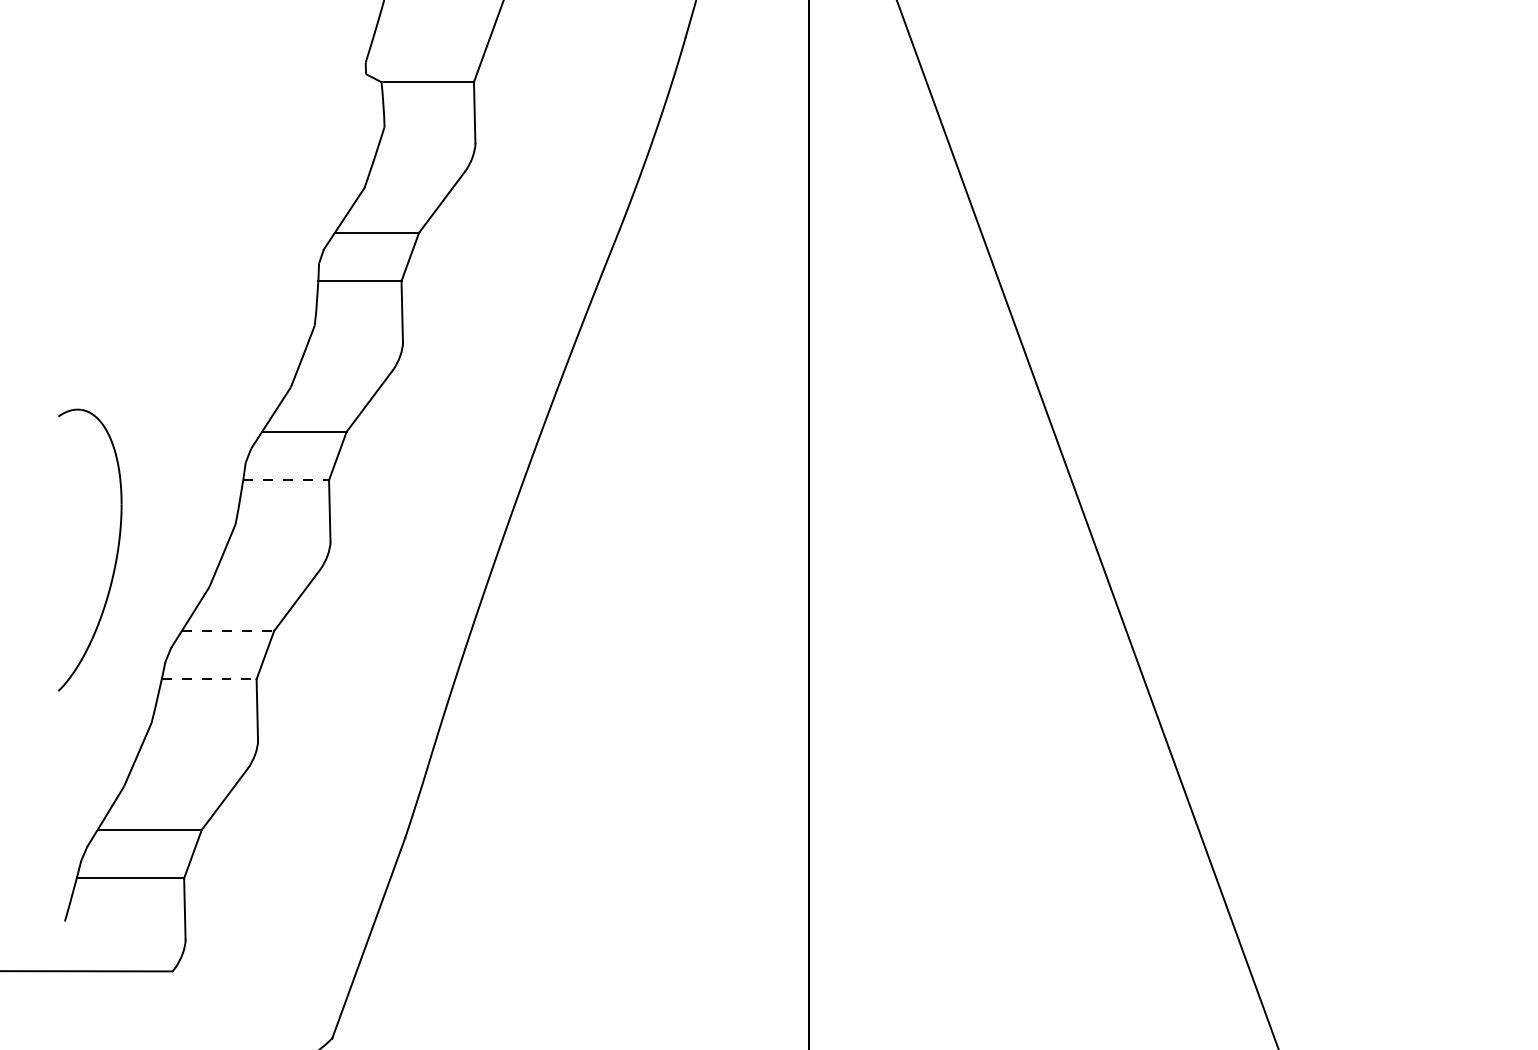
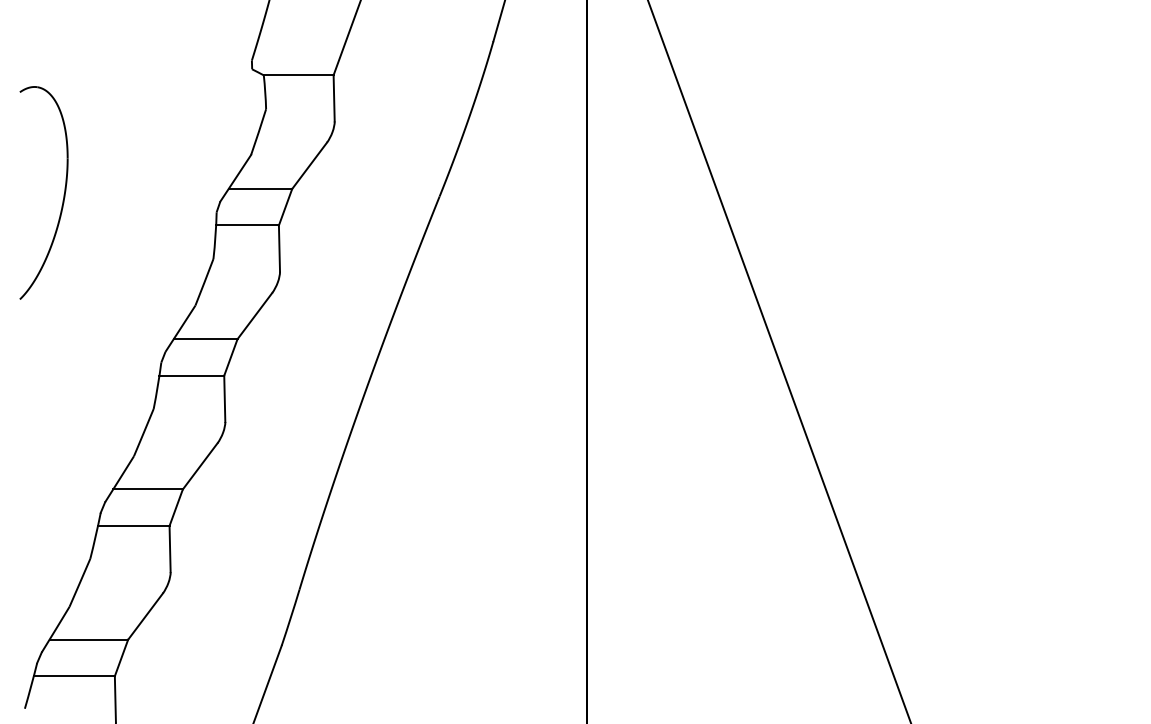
line: (286, 480) -> (192, 375), dashed -> solid
part: (116, 551) -> (63, 194), moved
line: (228, 630) -> (148, 489), dashed -> solid
line: (209, 679) -> (134, 526), dashed -> solid

